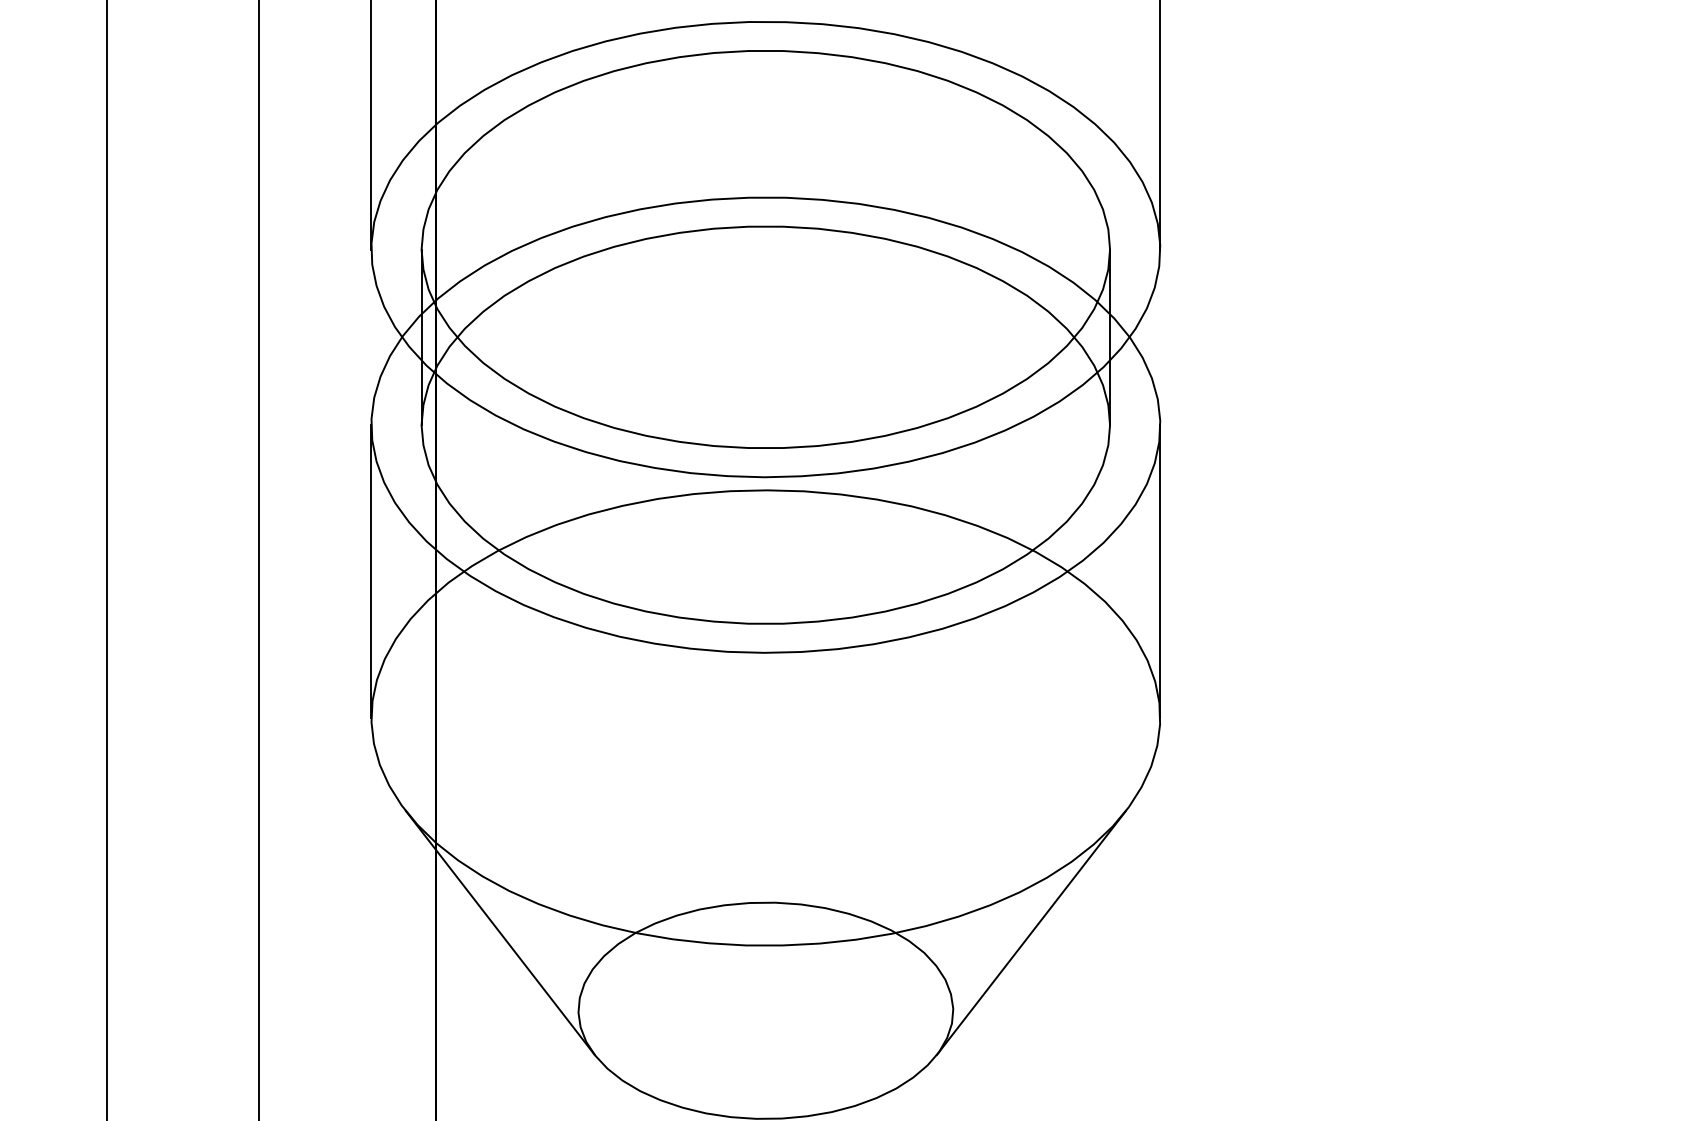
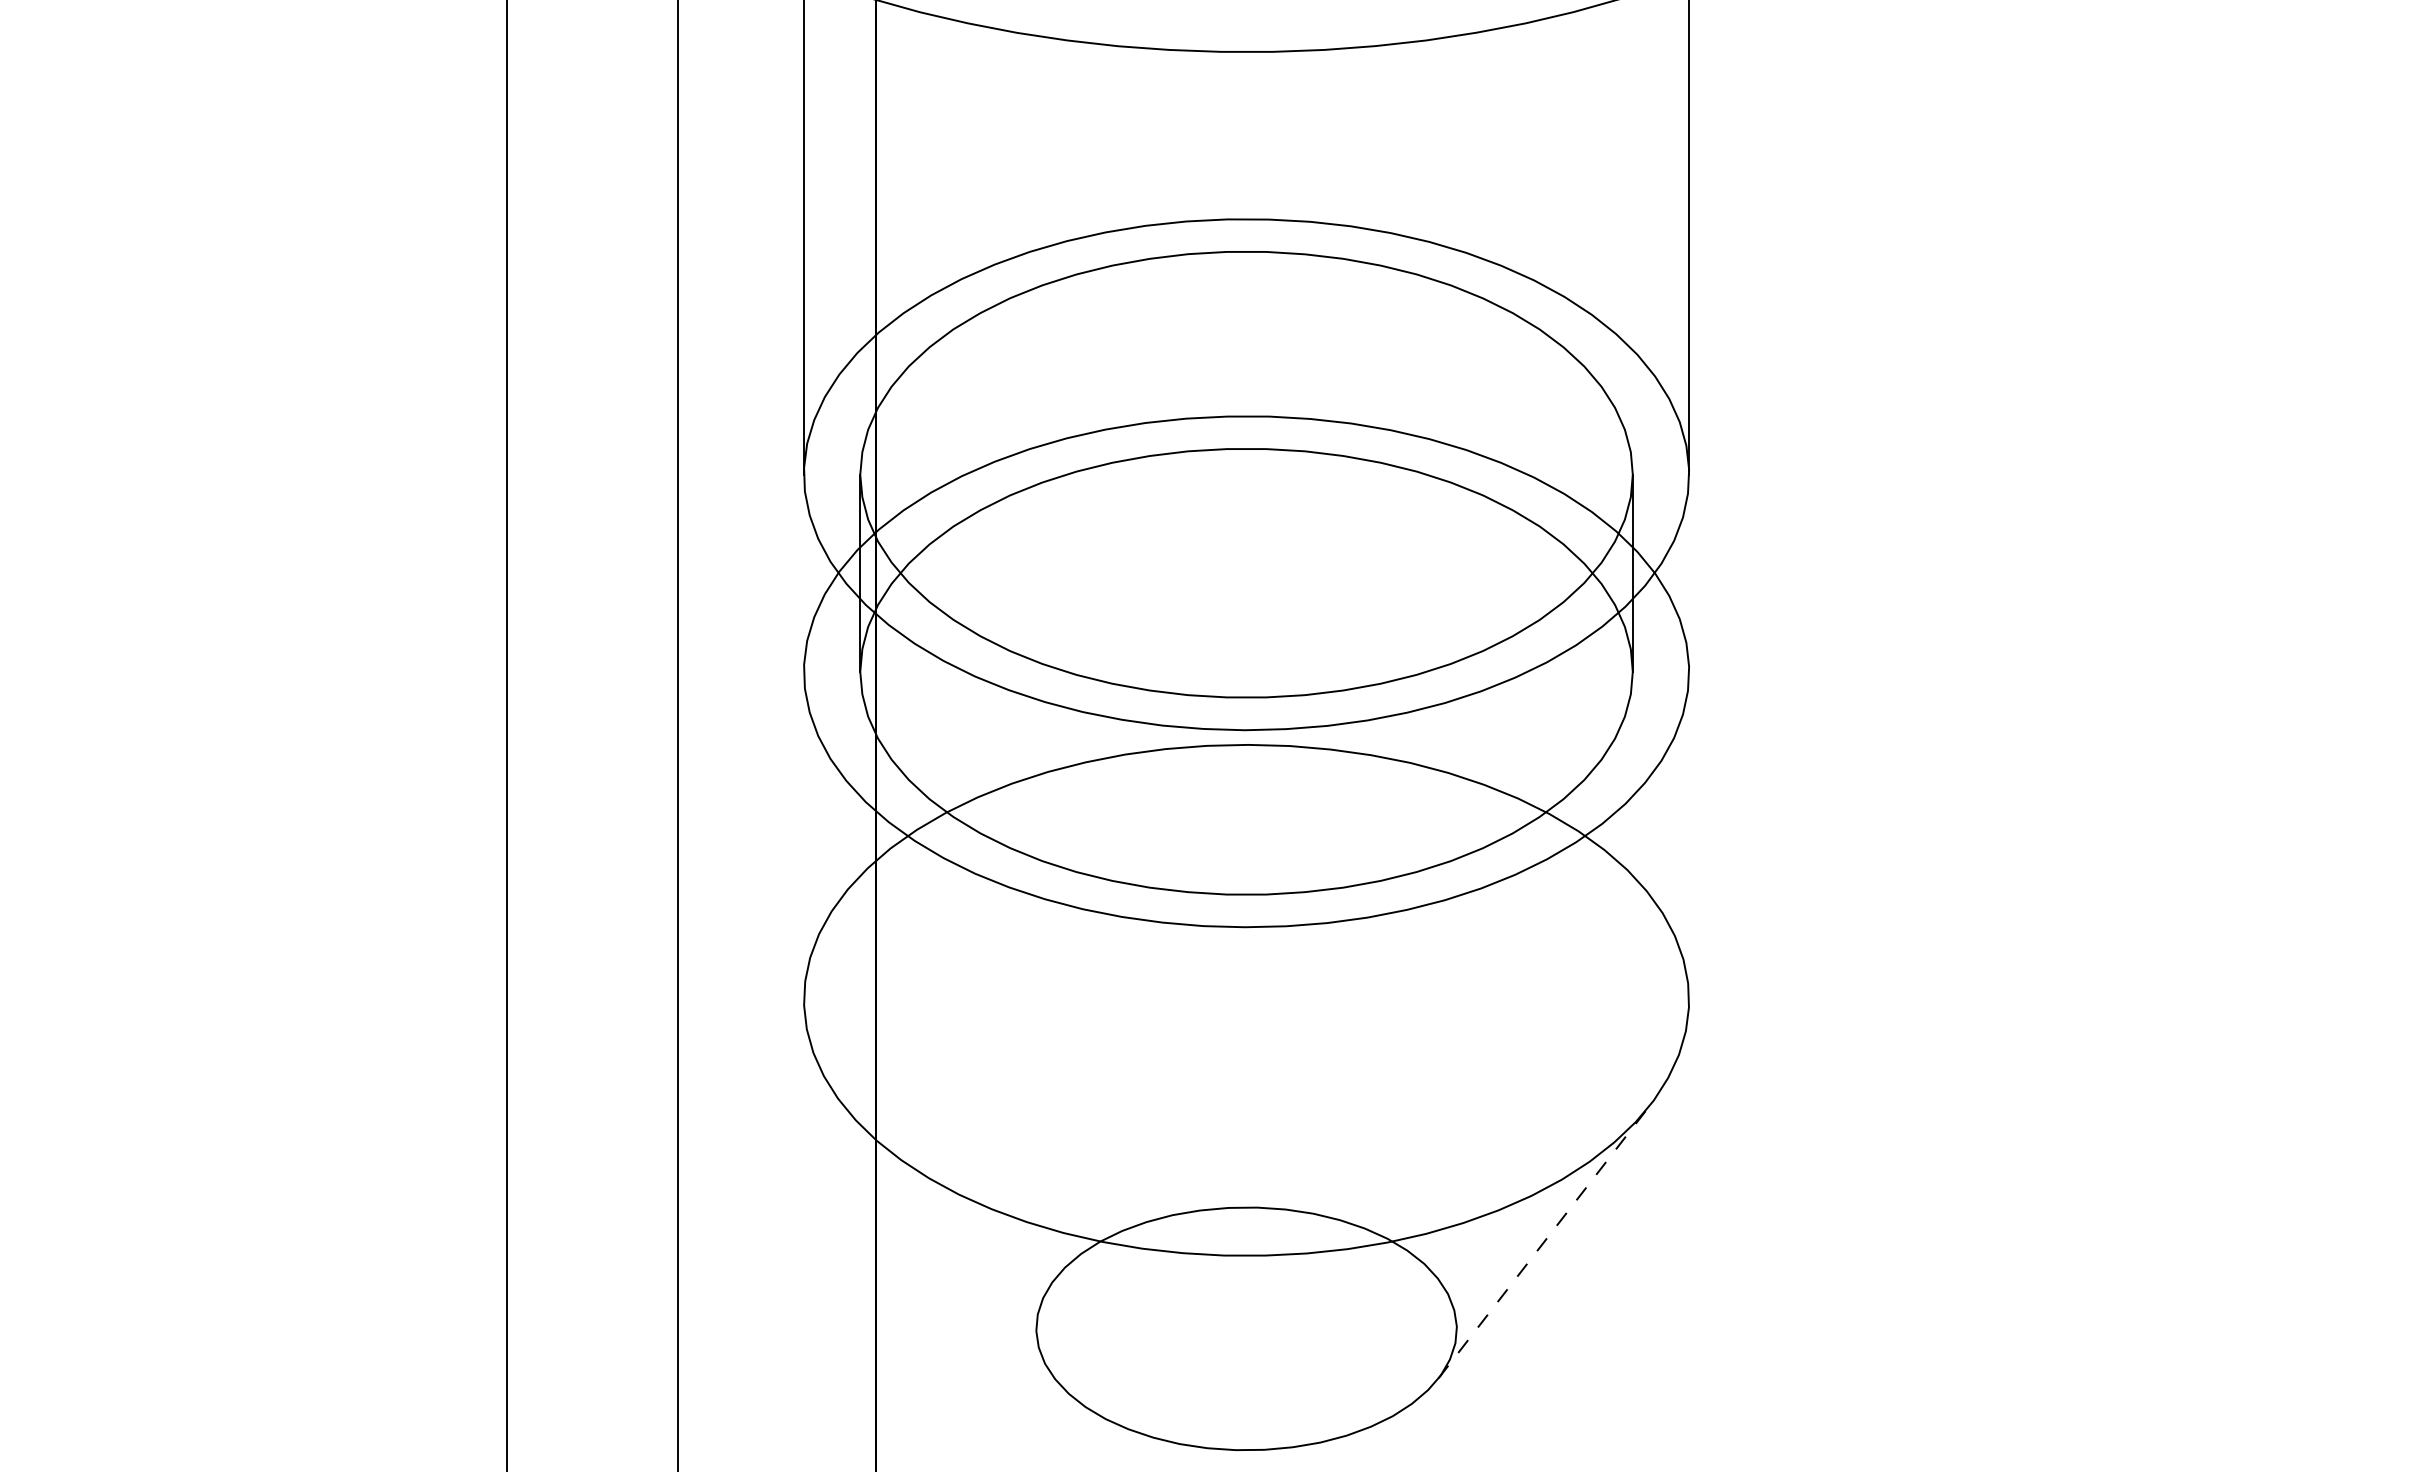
line: (370, 571) -> (803, 835), removed
line: (1160, 571) -> (1689, 835), removed
line: (500, 932) -> (948, 1241), removed
line: (1031, 932) -> (1544, 1241), solid -> dashed

